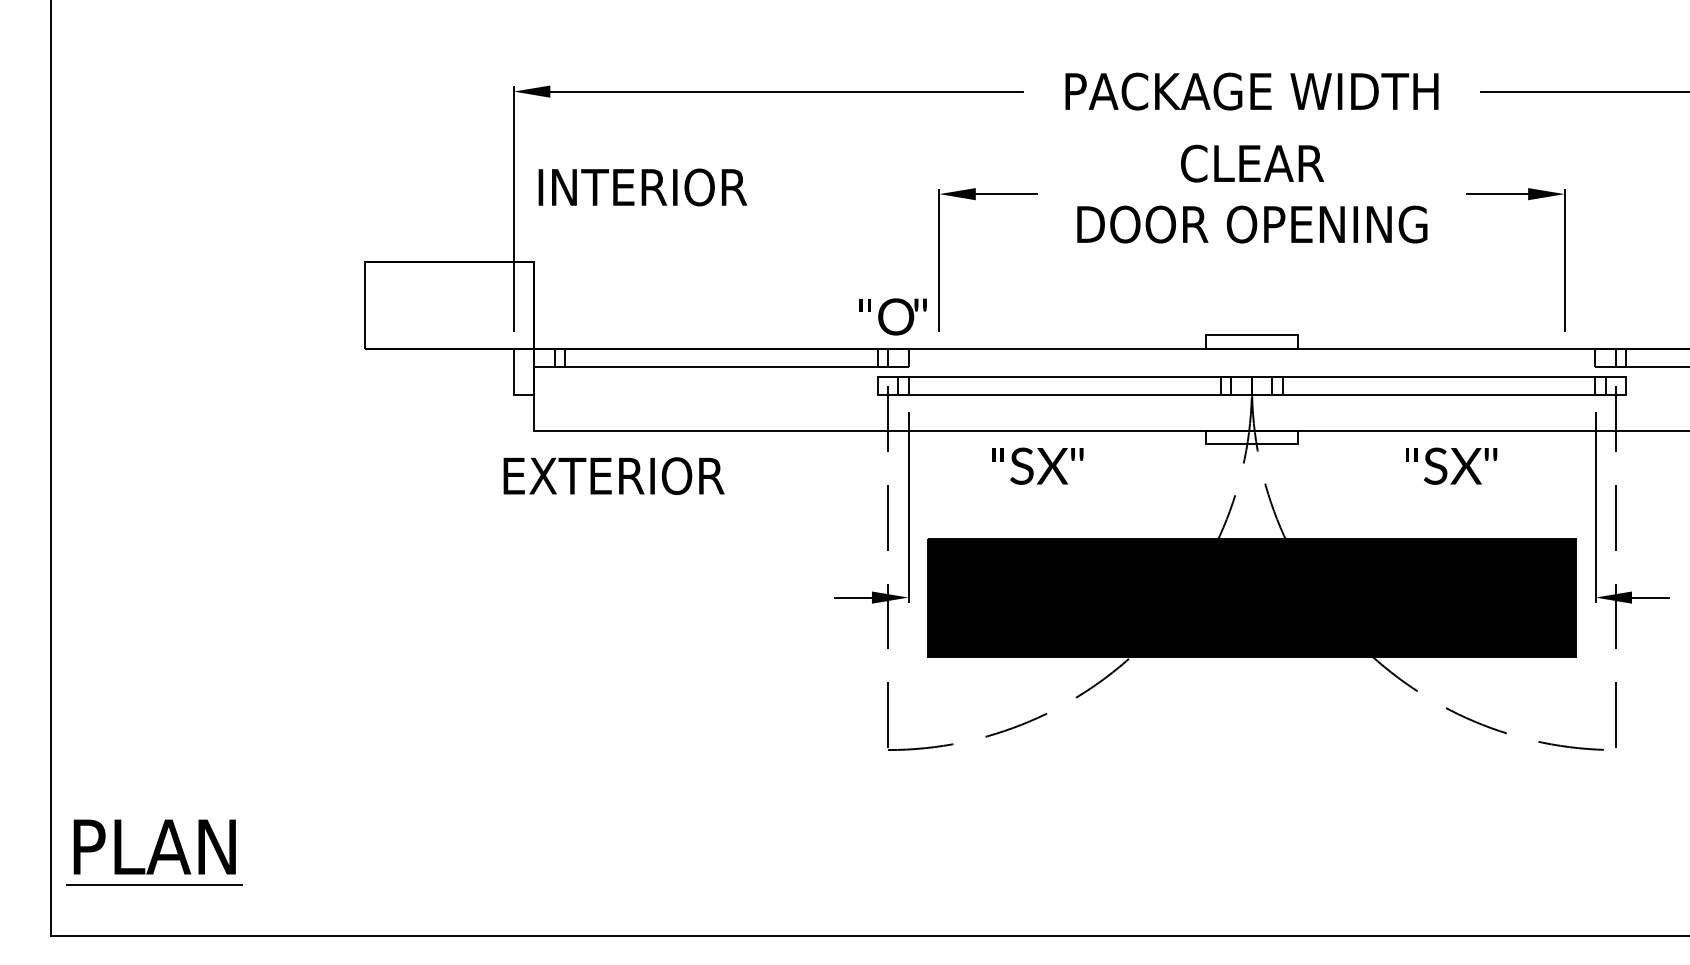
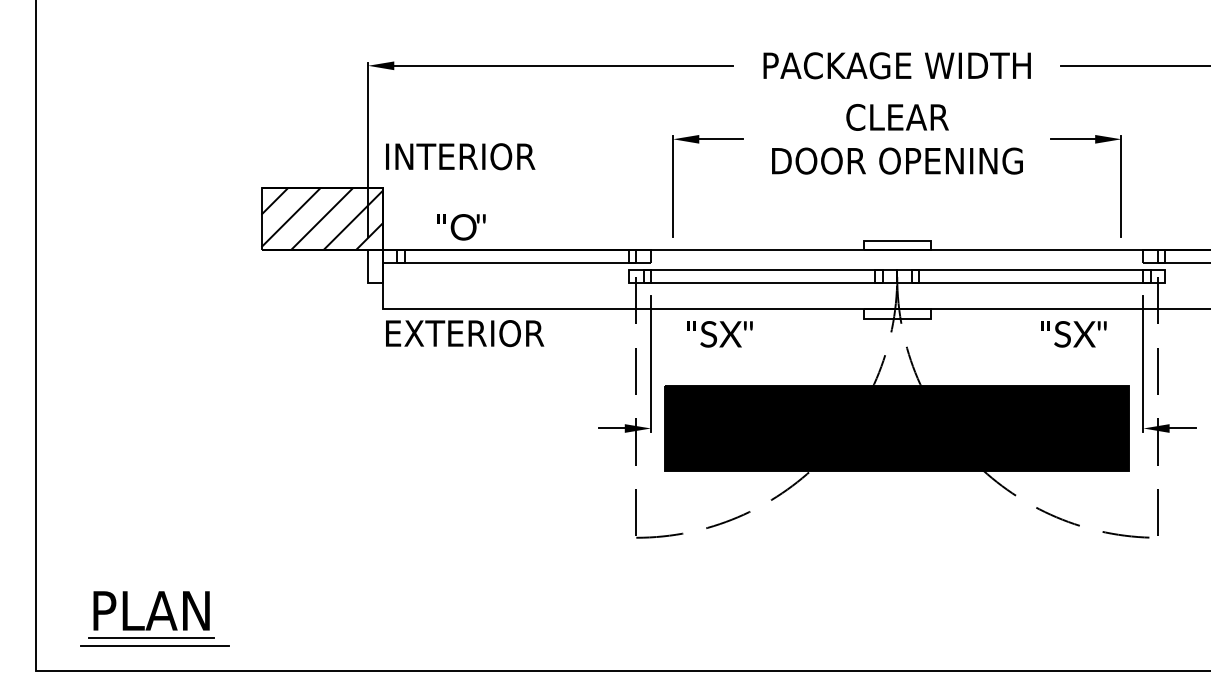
text: (642, 187) -> (460, 156), moved
hatch: (449, 304) -> (322, 218), added
text: (892, 316) -> (461, 227), moved
text: (1037, 465) -> (719, 333), moved
text: (1451, 465) -> (1073, 333), moved
text: (613, 475) -> (464, 333), moved
part: (154, 852) -> (151, 614), moved
line: (216, 901) -> (154, 646), added

